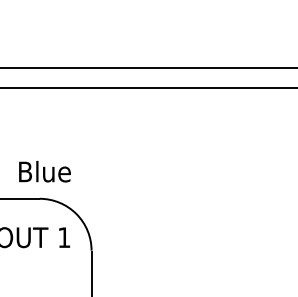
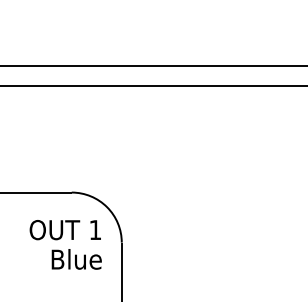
text: (44, 171) -> (76, 259), moved

